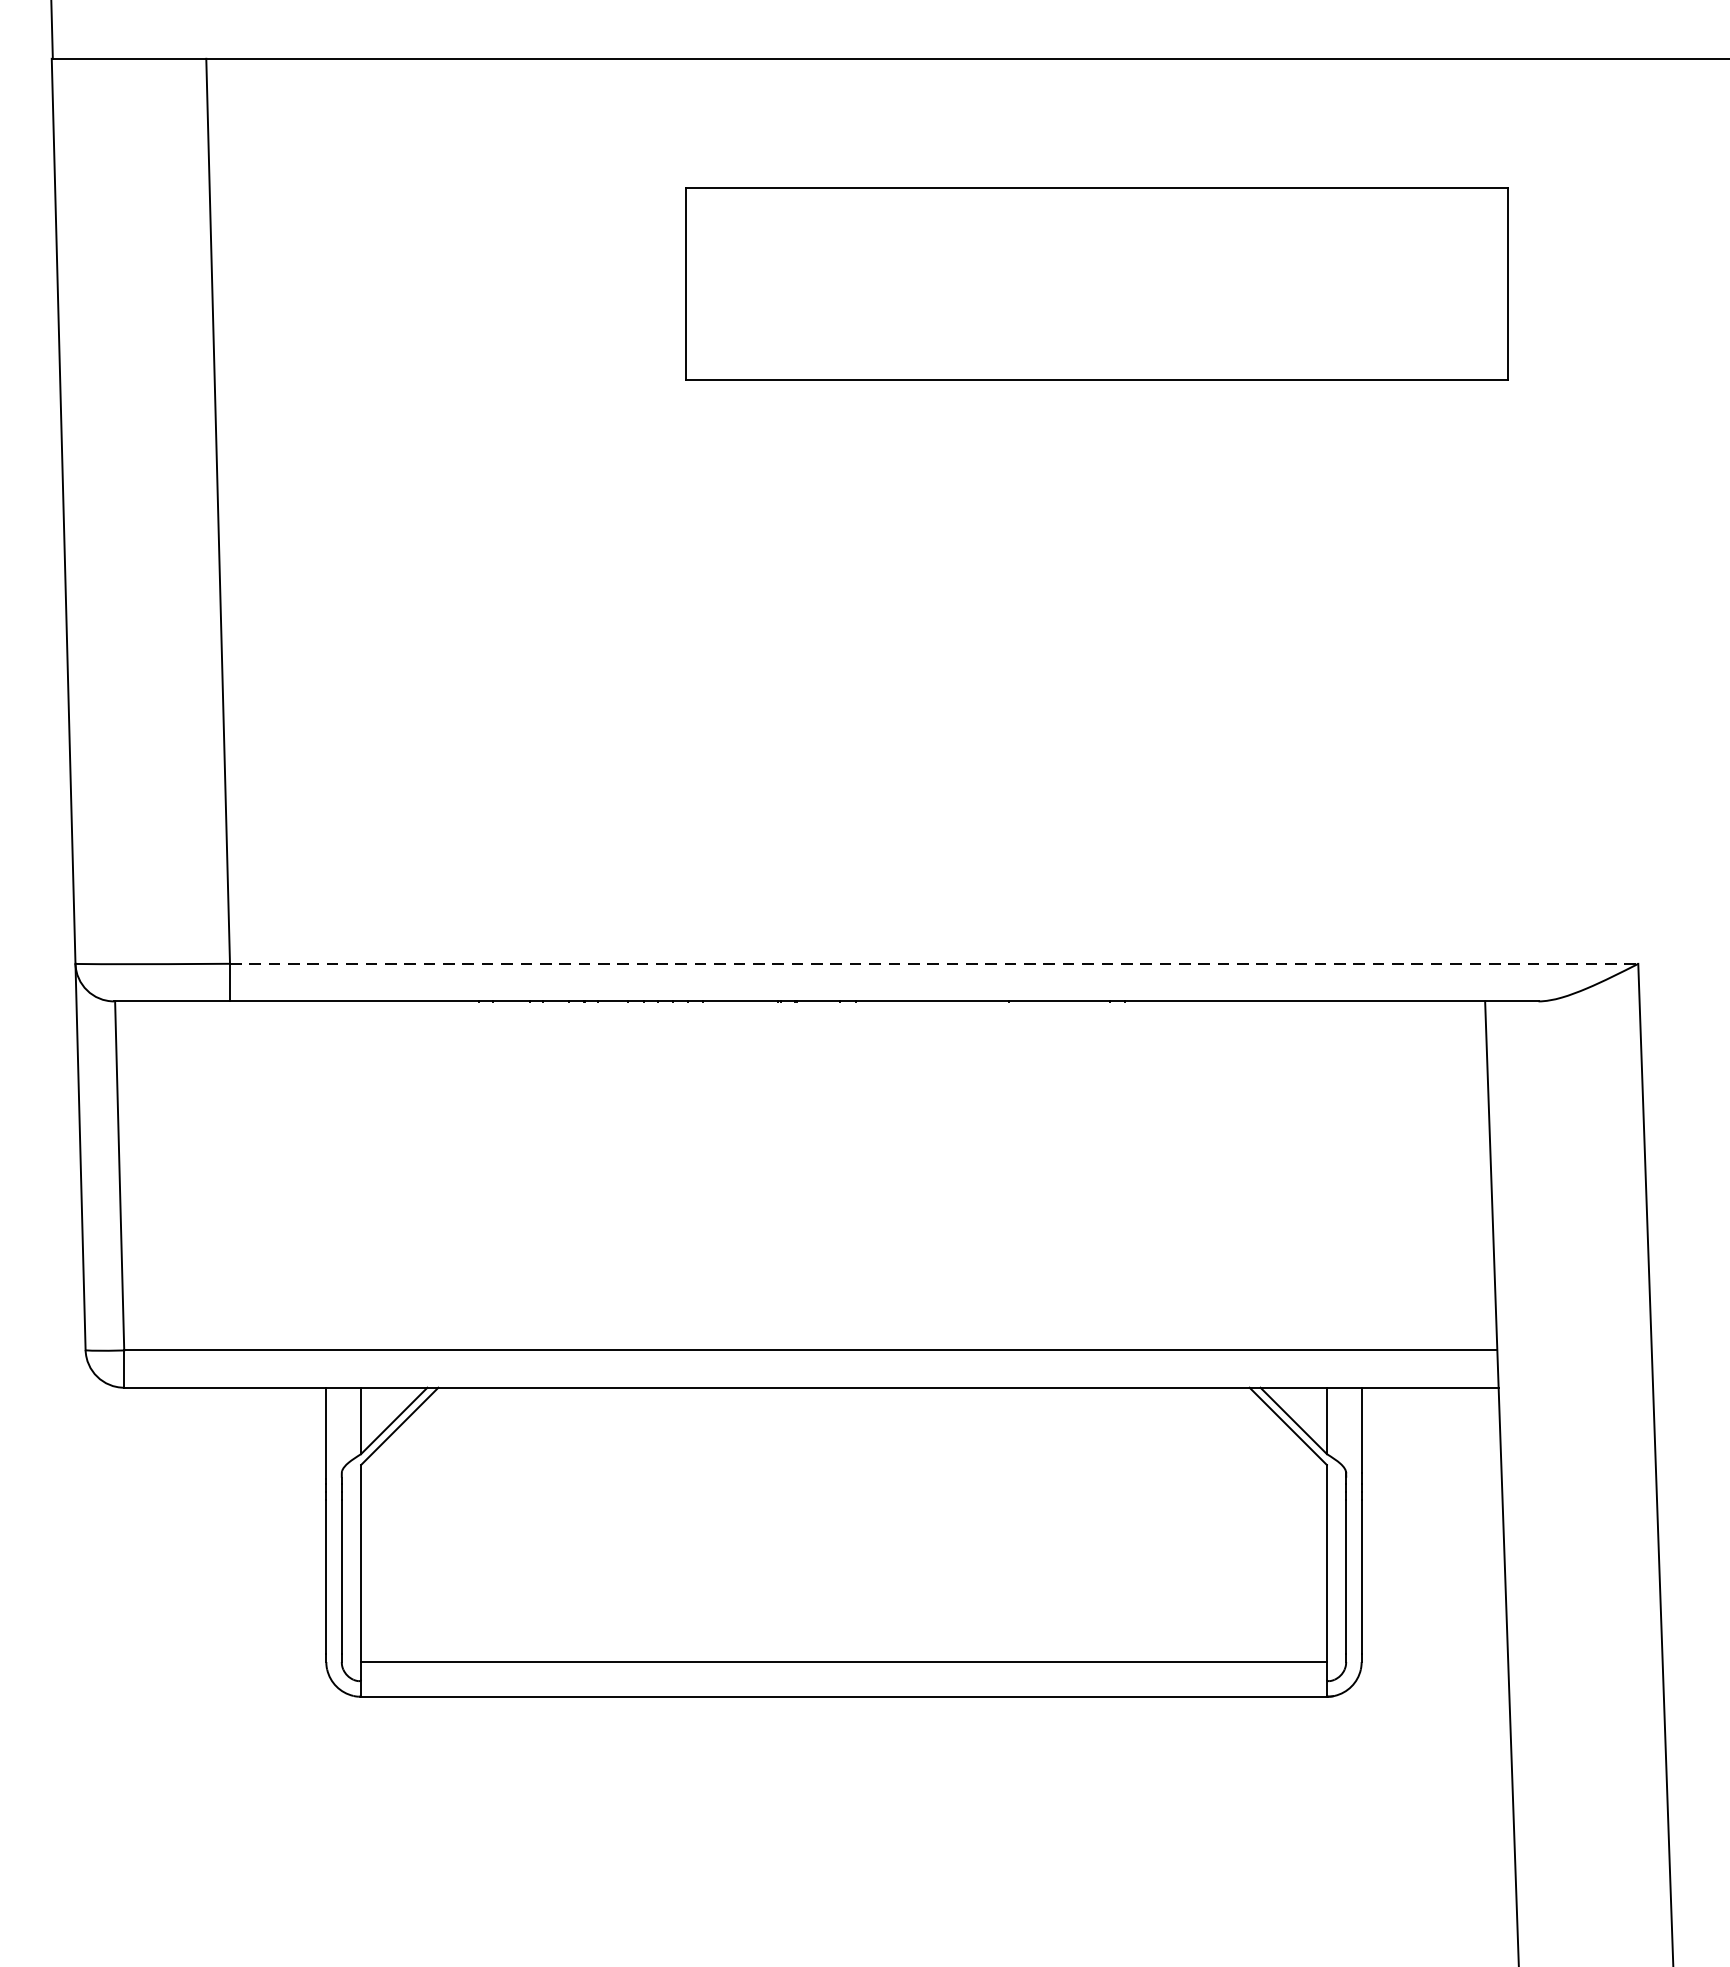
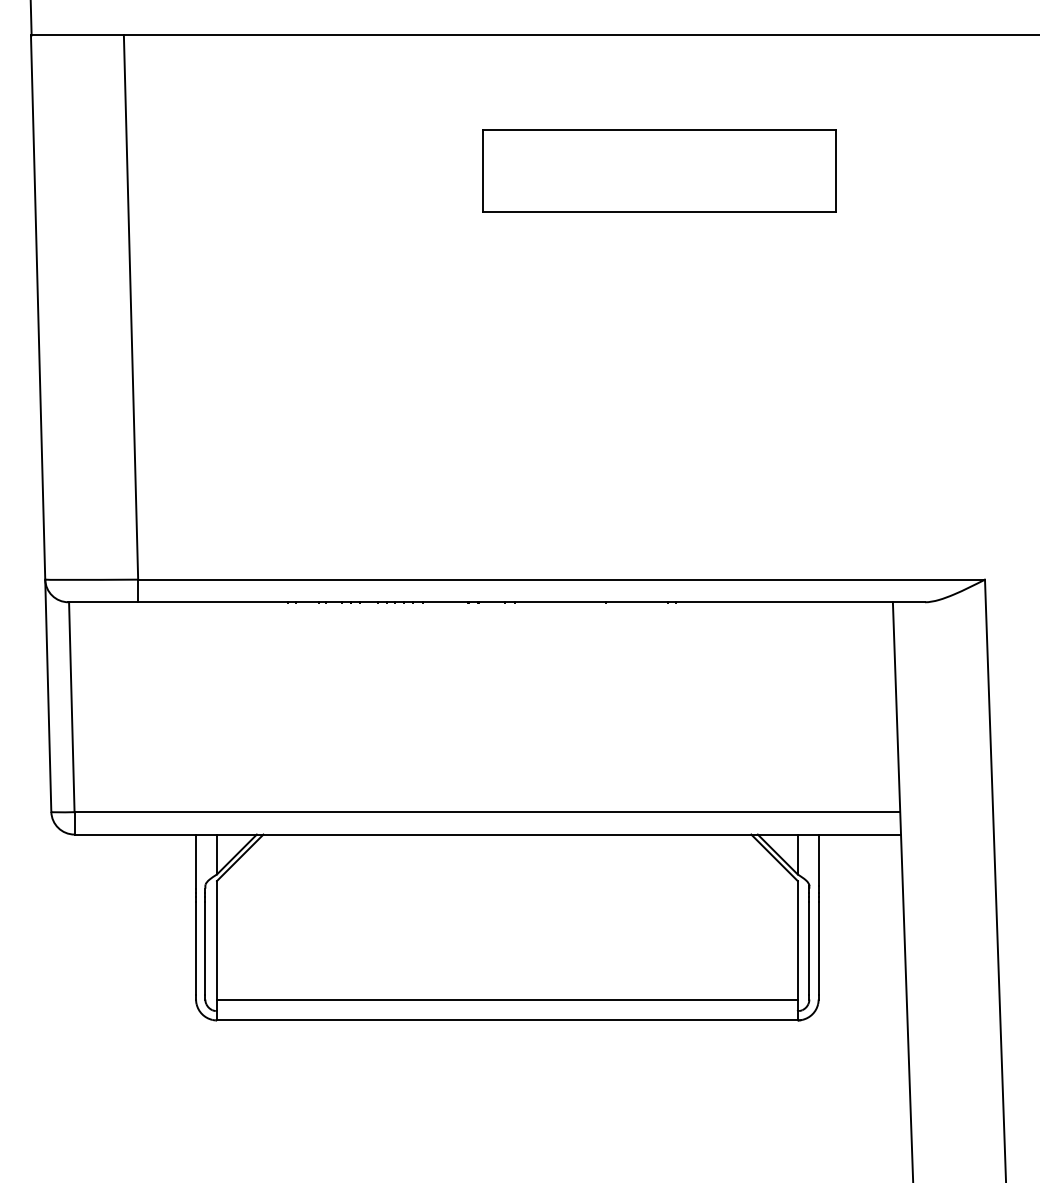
part: (1096, 283) -> (659, 170), size x0.71
line: (935, 963) -> (562, 579), dashed -> solid

